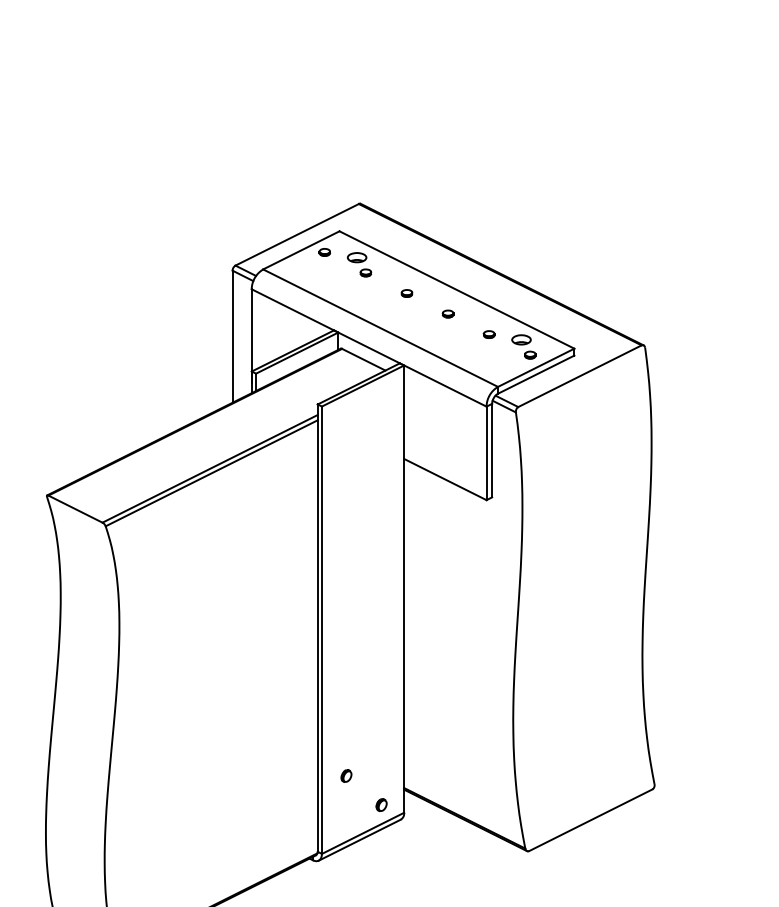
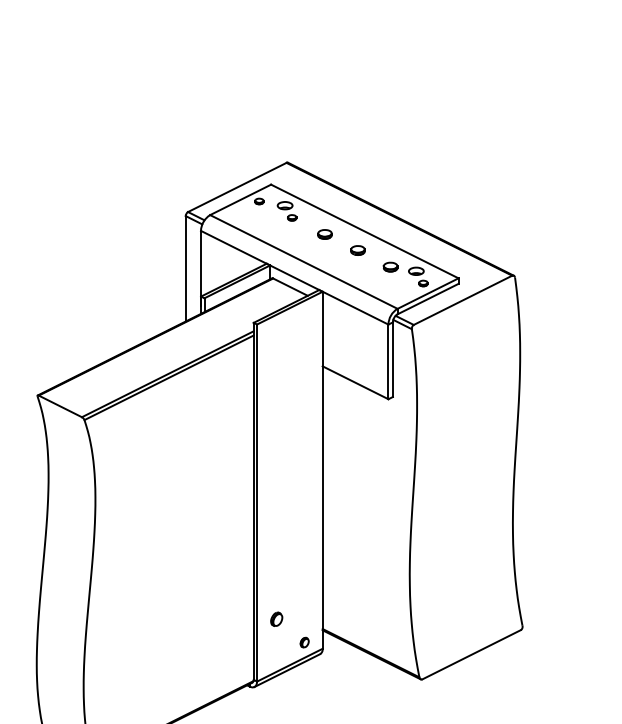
part: (406, 292) -> (324, 233), size x1.6
part: (447, 313) -> (357, 250), size x1.6
part: (489, 333) -> (390, 266), size x1.6
part: (346, 776) -> (276, 619), size x1.4

